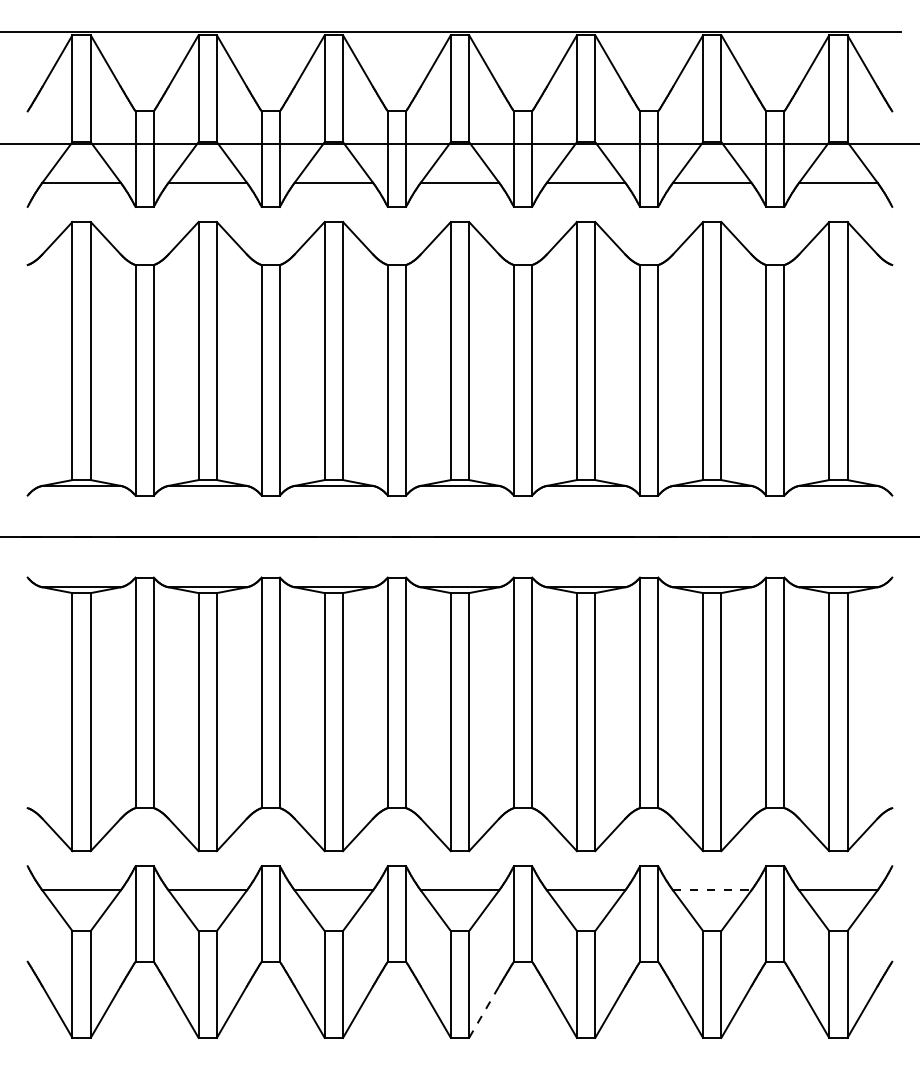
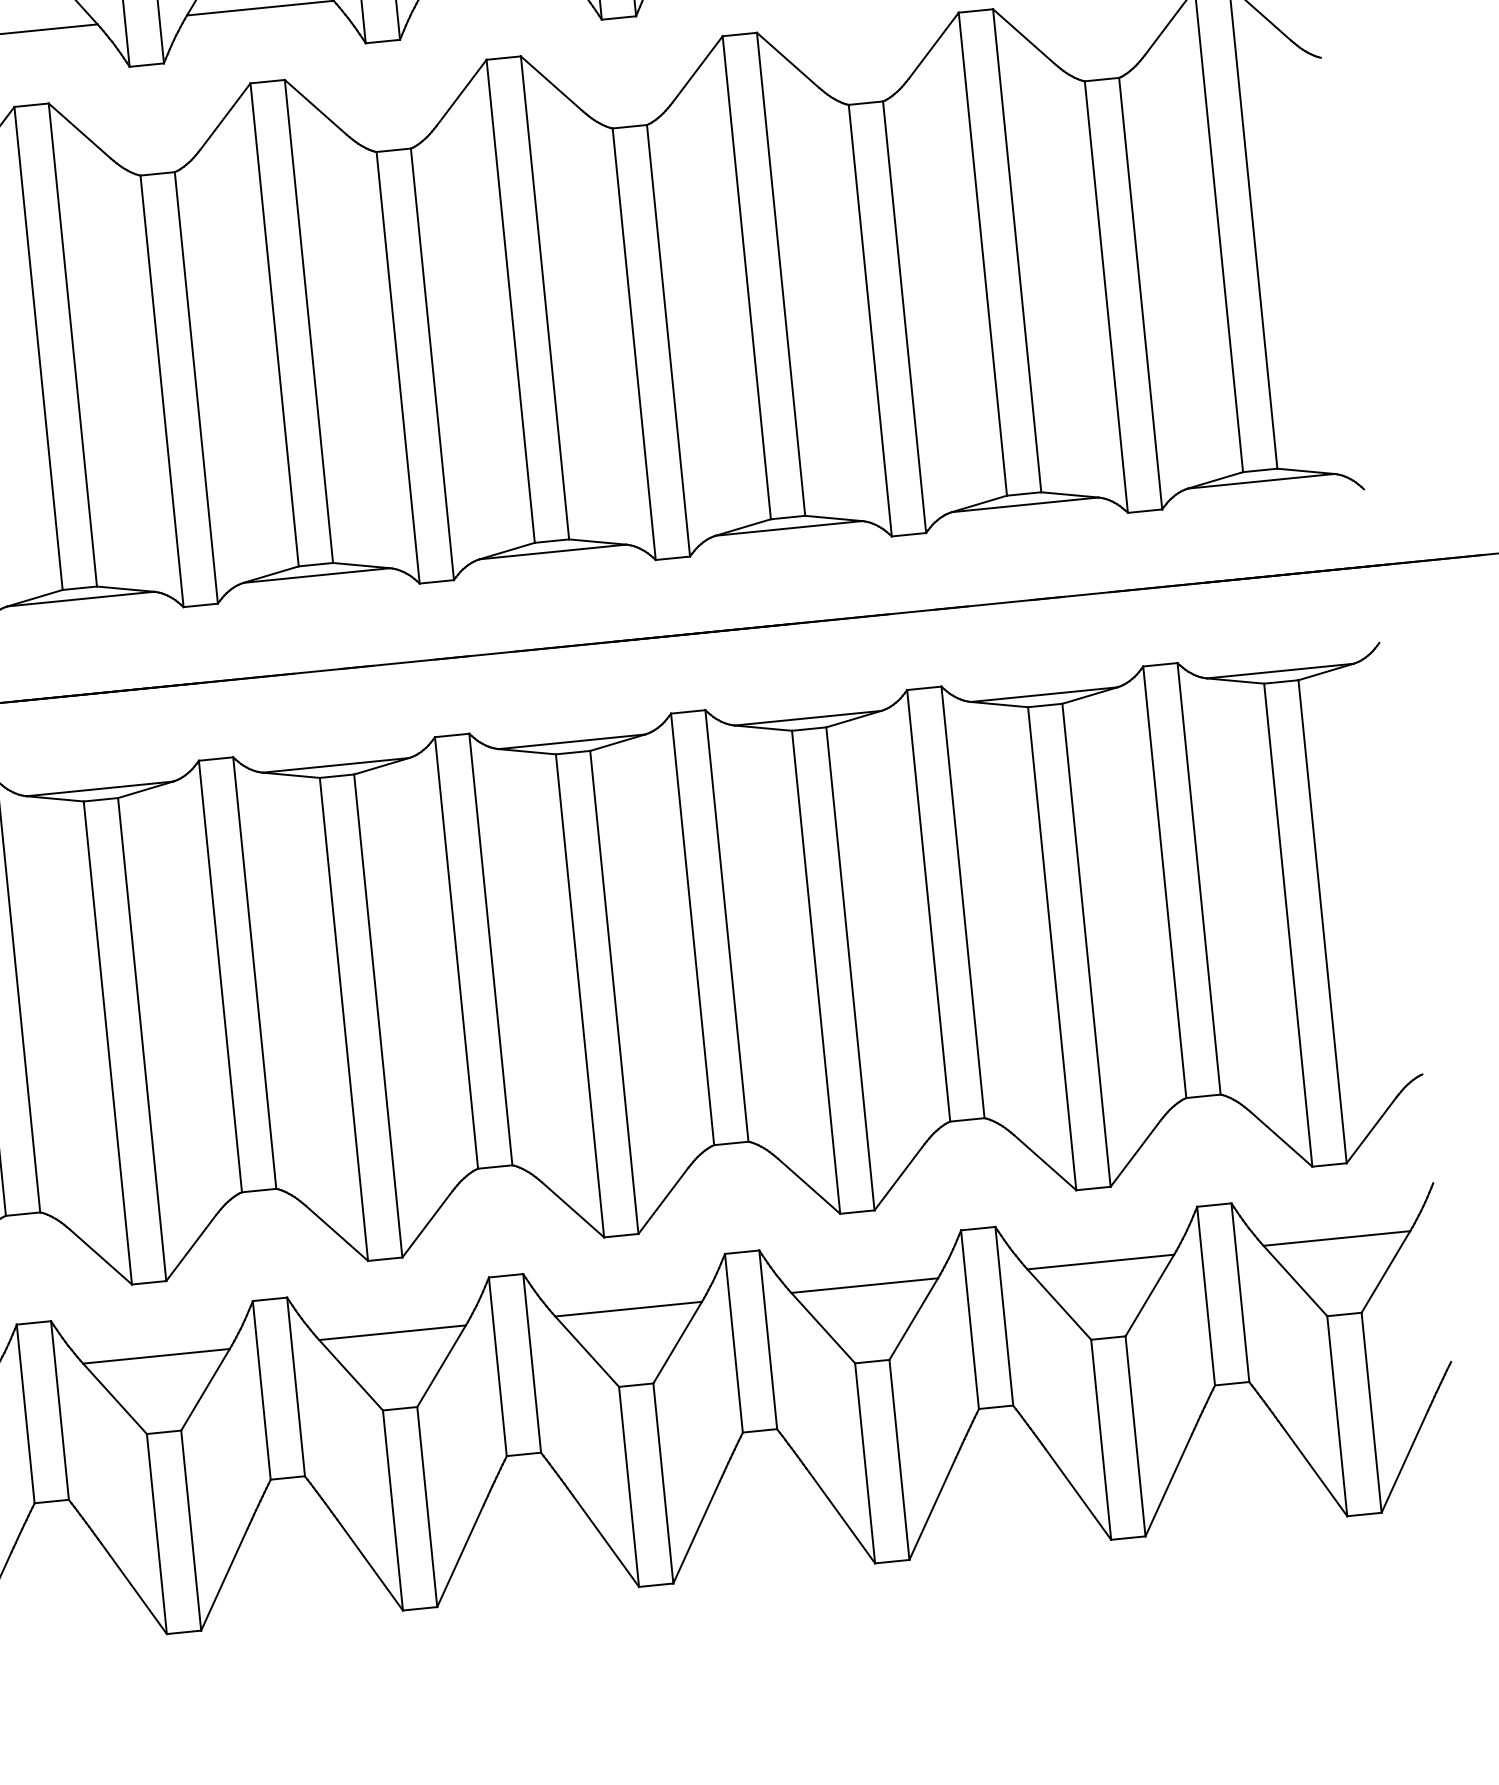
line: (712, 890) -> (1101, 1262), dashed -> solid
line: (484, 1012) -> (697, 1533), dashed -> solid

